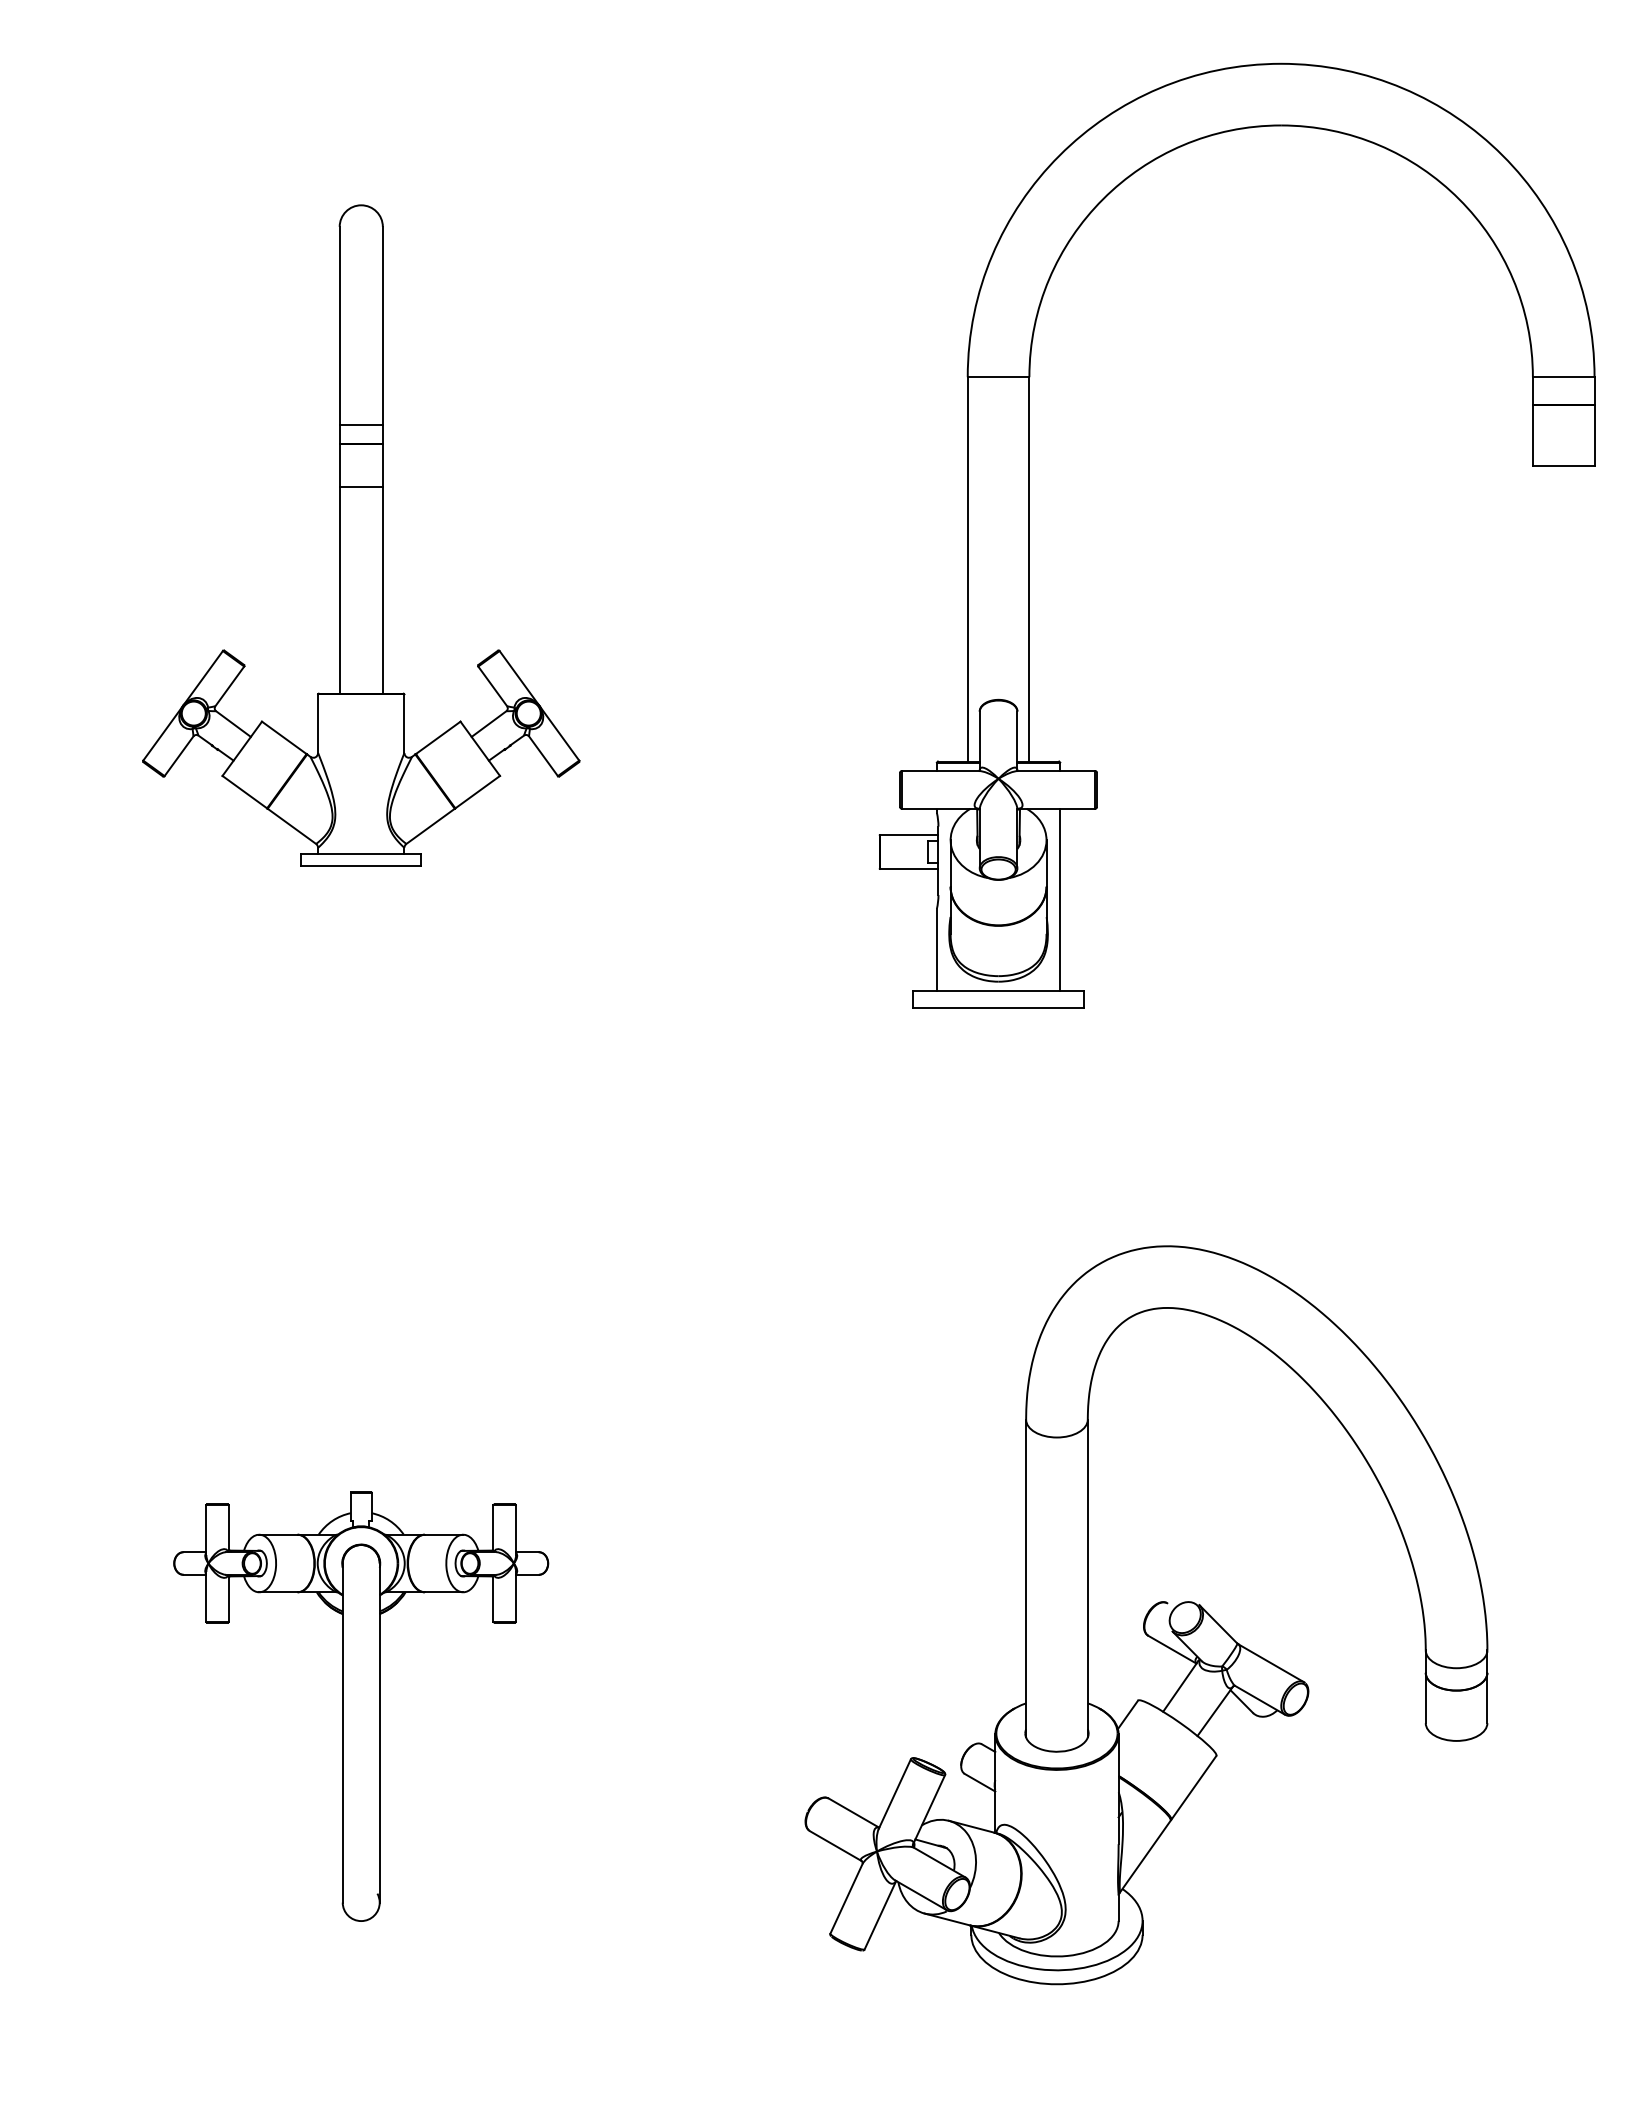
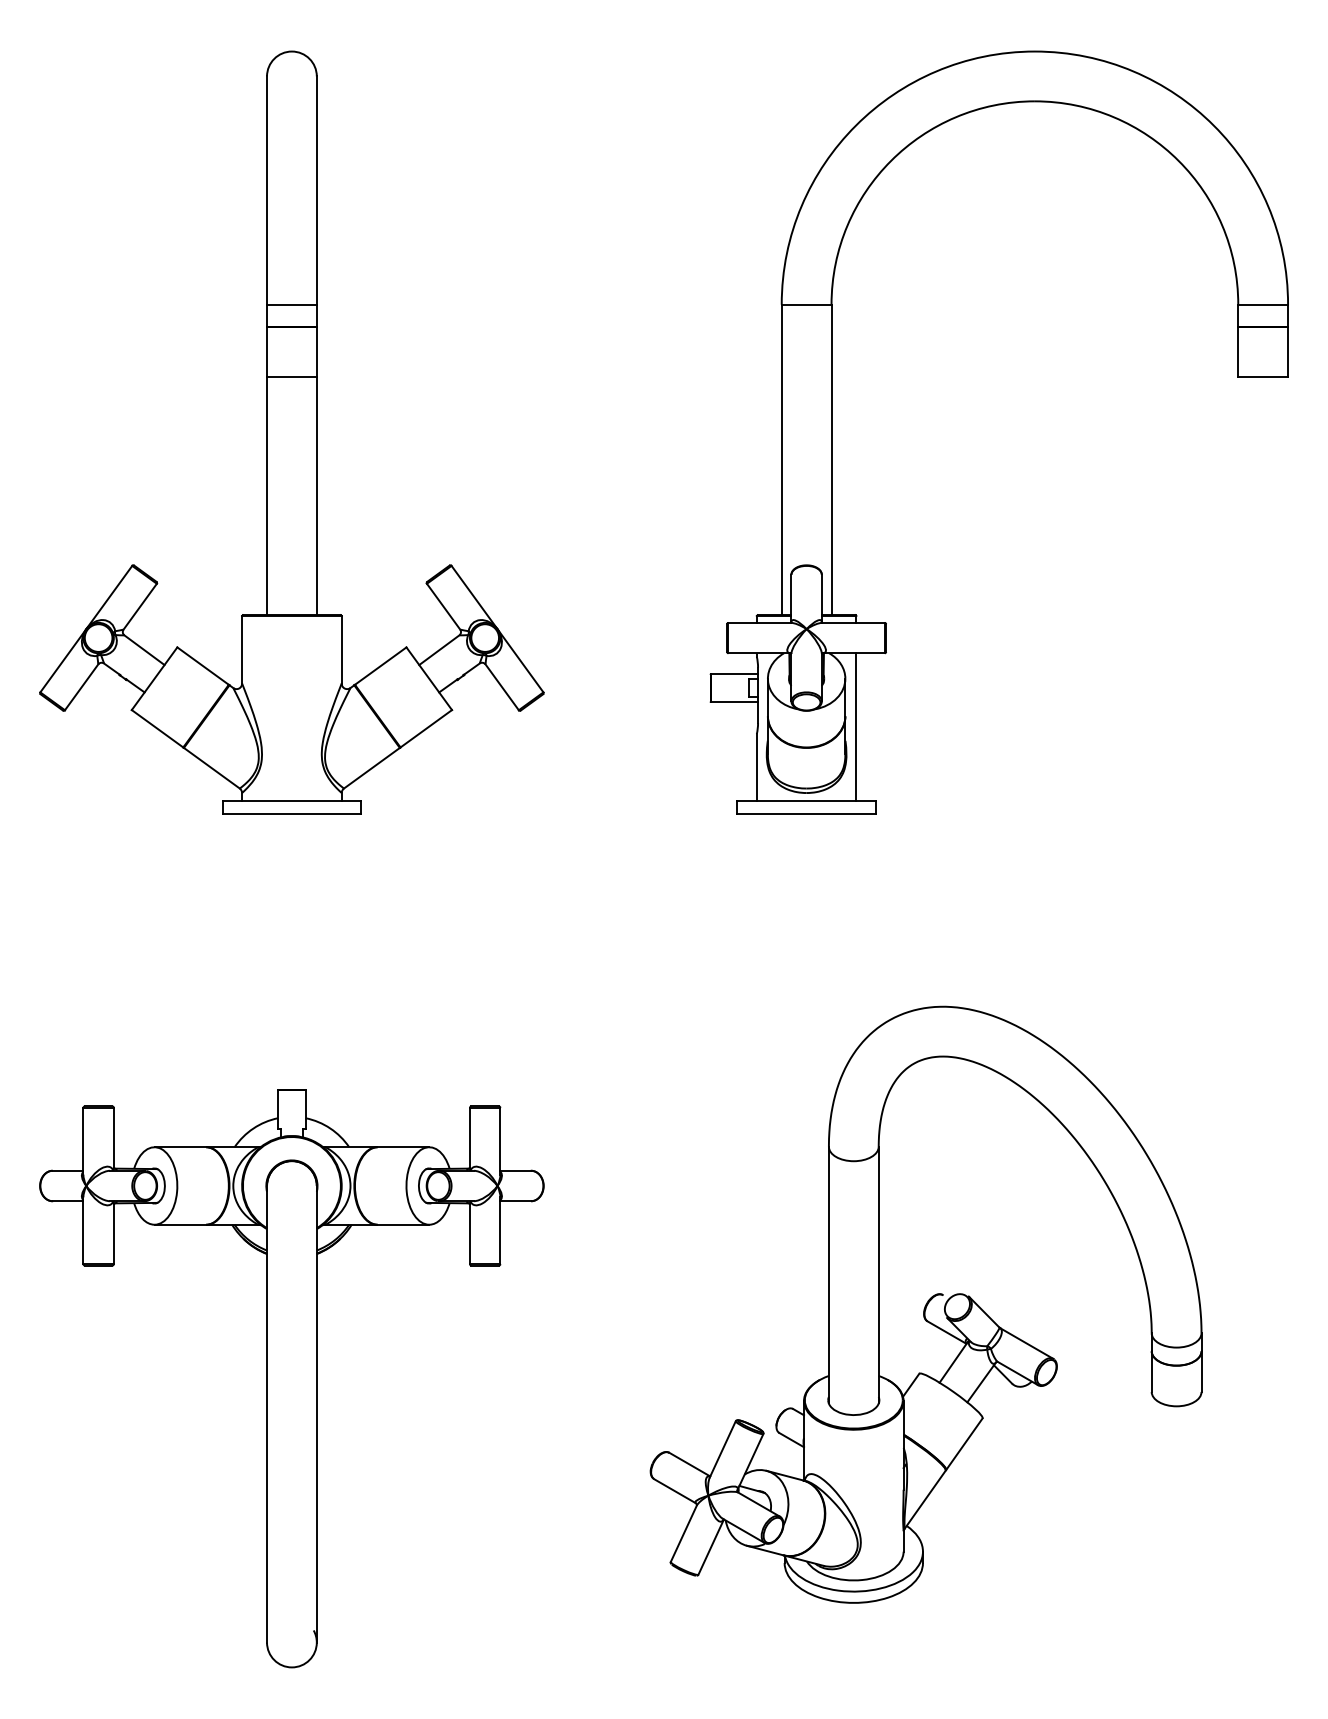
part: (360, 535) -> (291, 432), size x1.43
part: (360, 1706) -> (291, 1378), size x1.67

